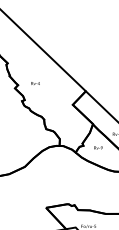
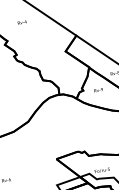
text: (35, 83) -> (22, 22), moved

